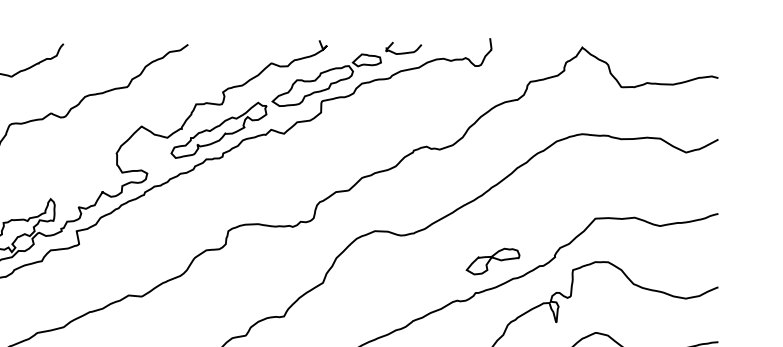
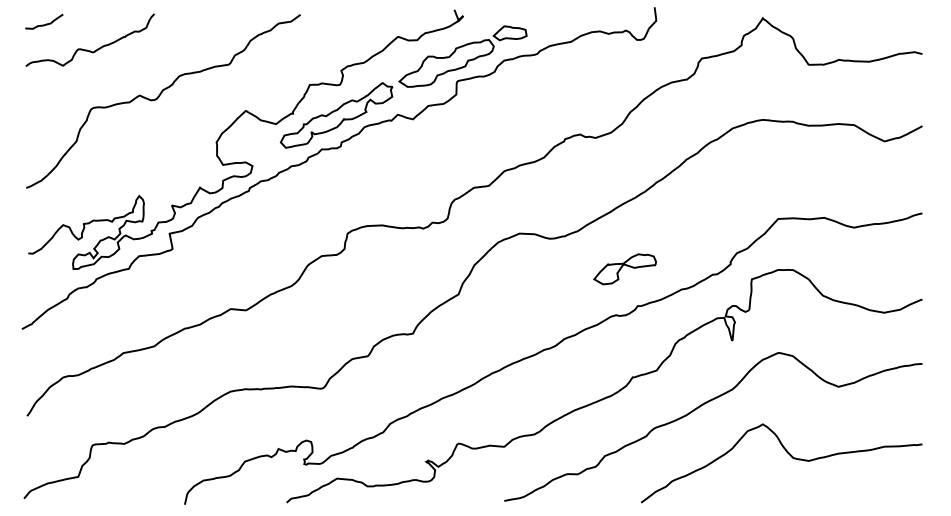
curve: (403, 52) -> (552, 24), removed
part: (492, 261) -> (624, 269), moved

